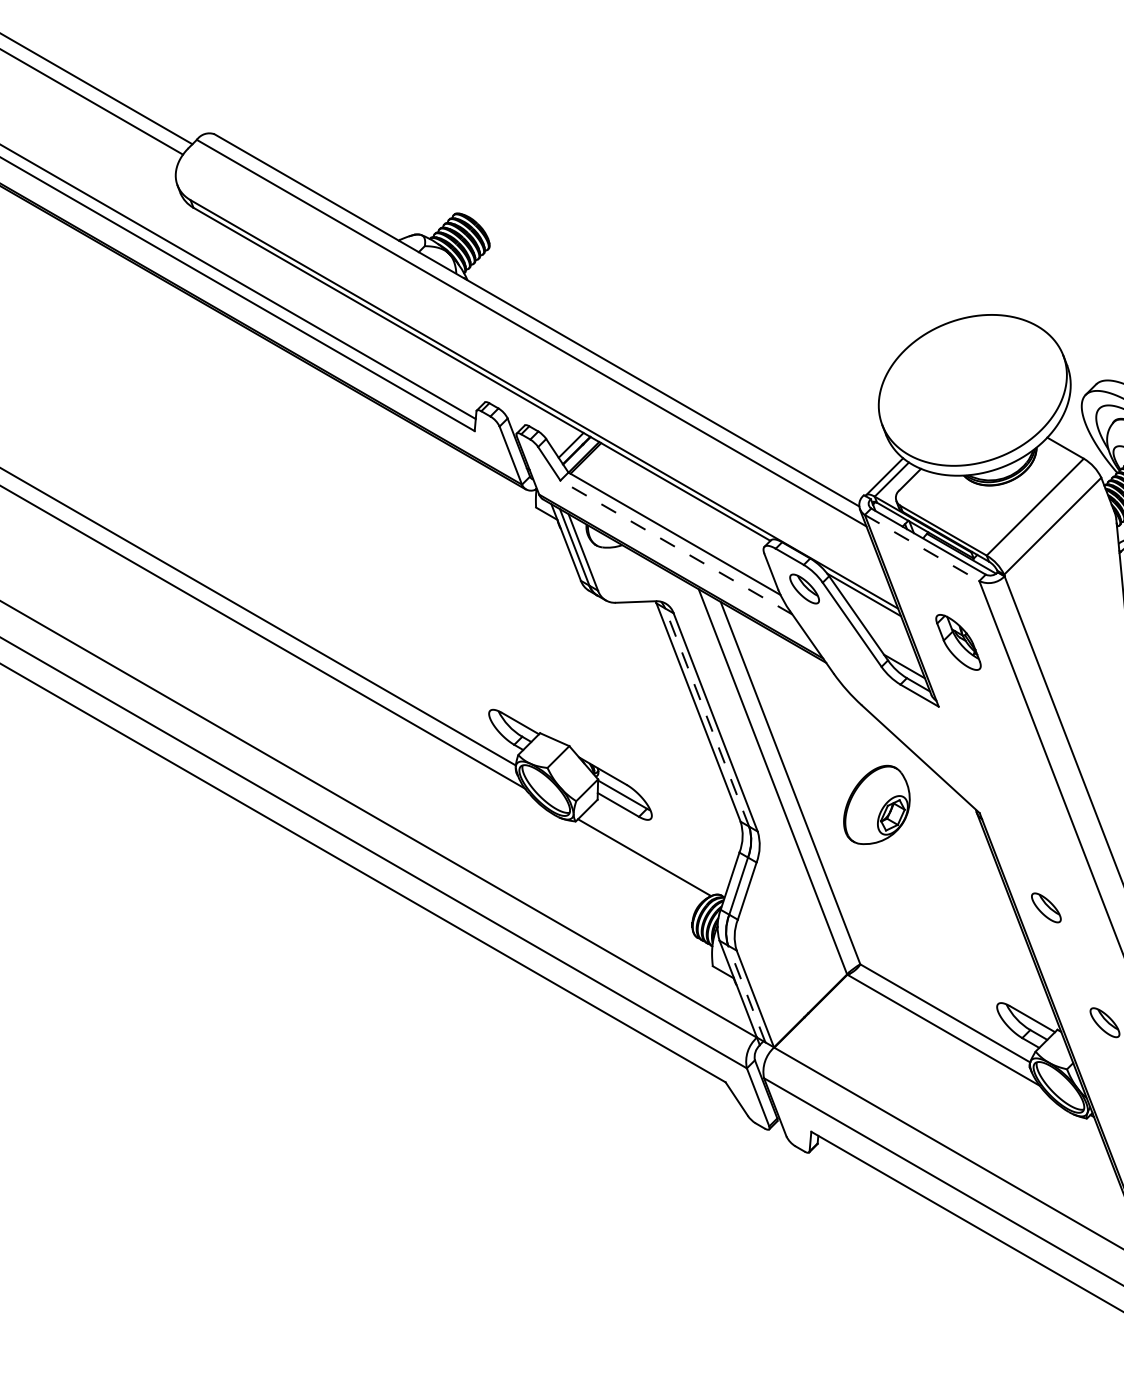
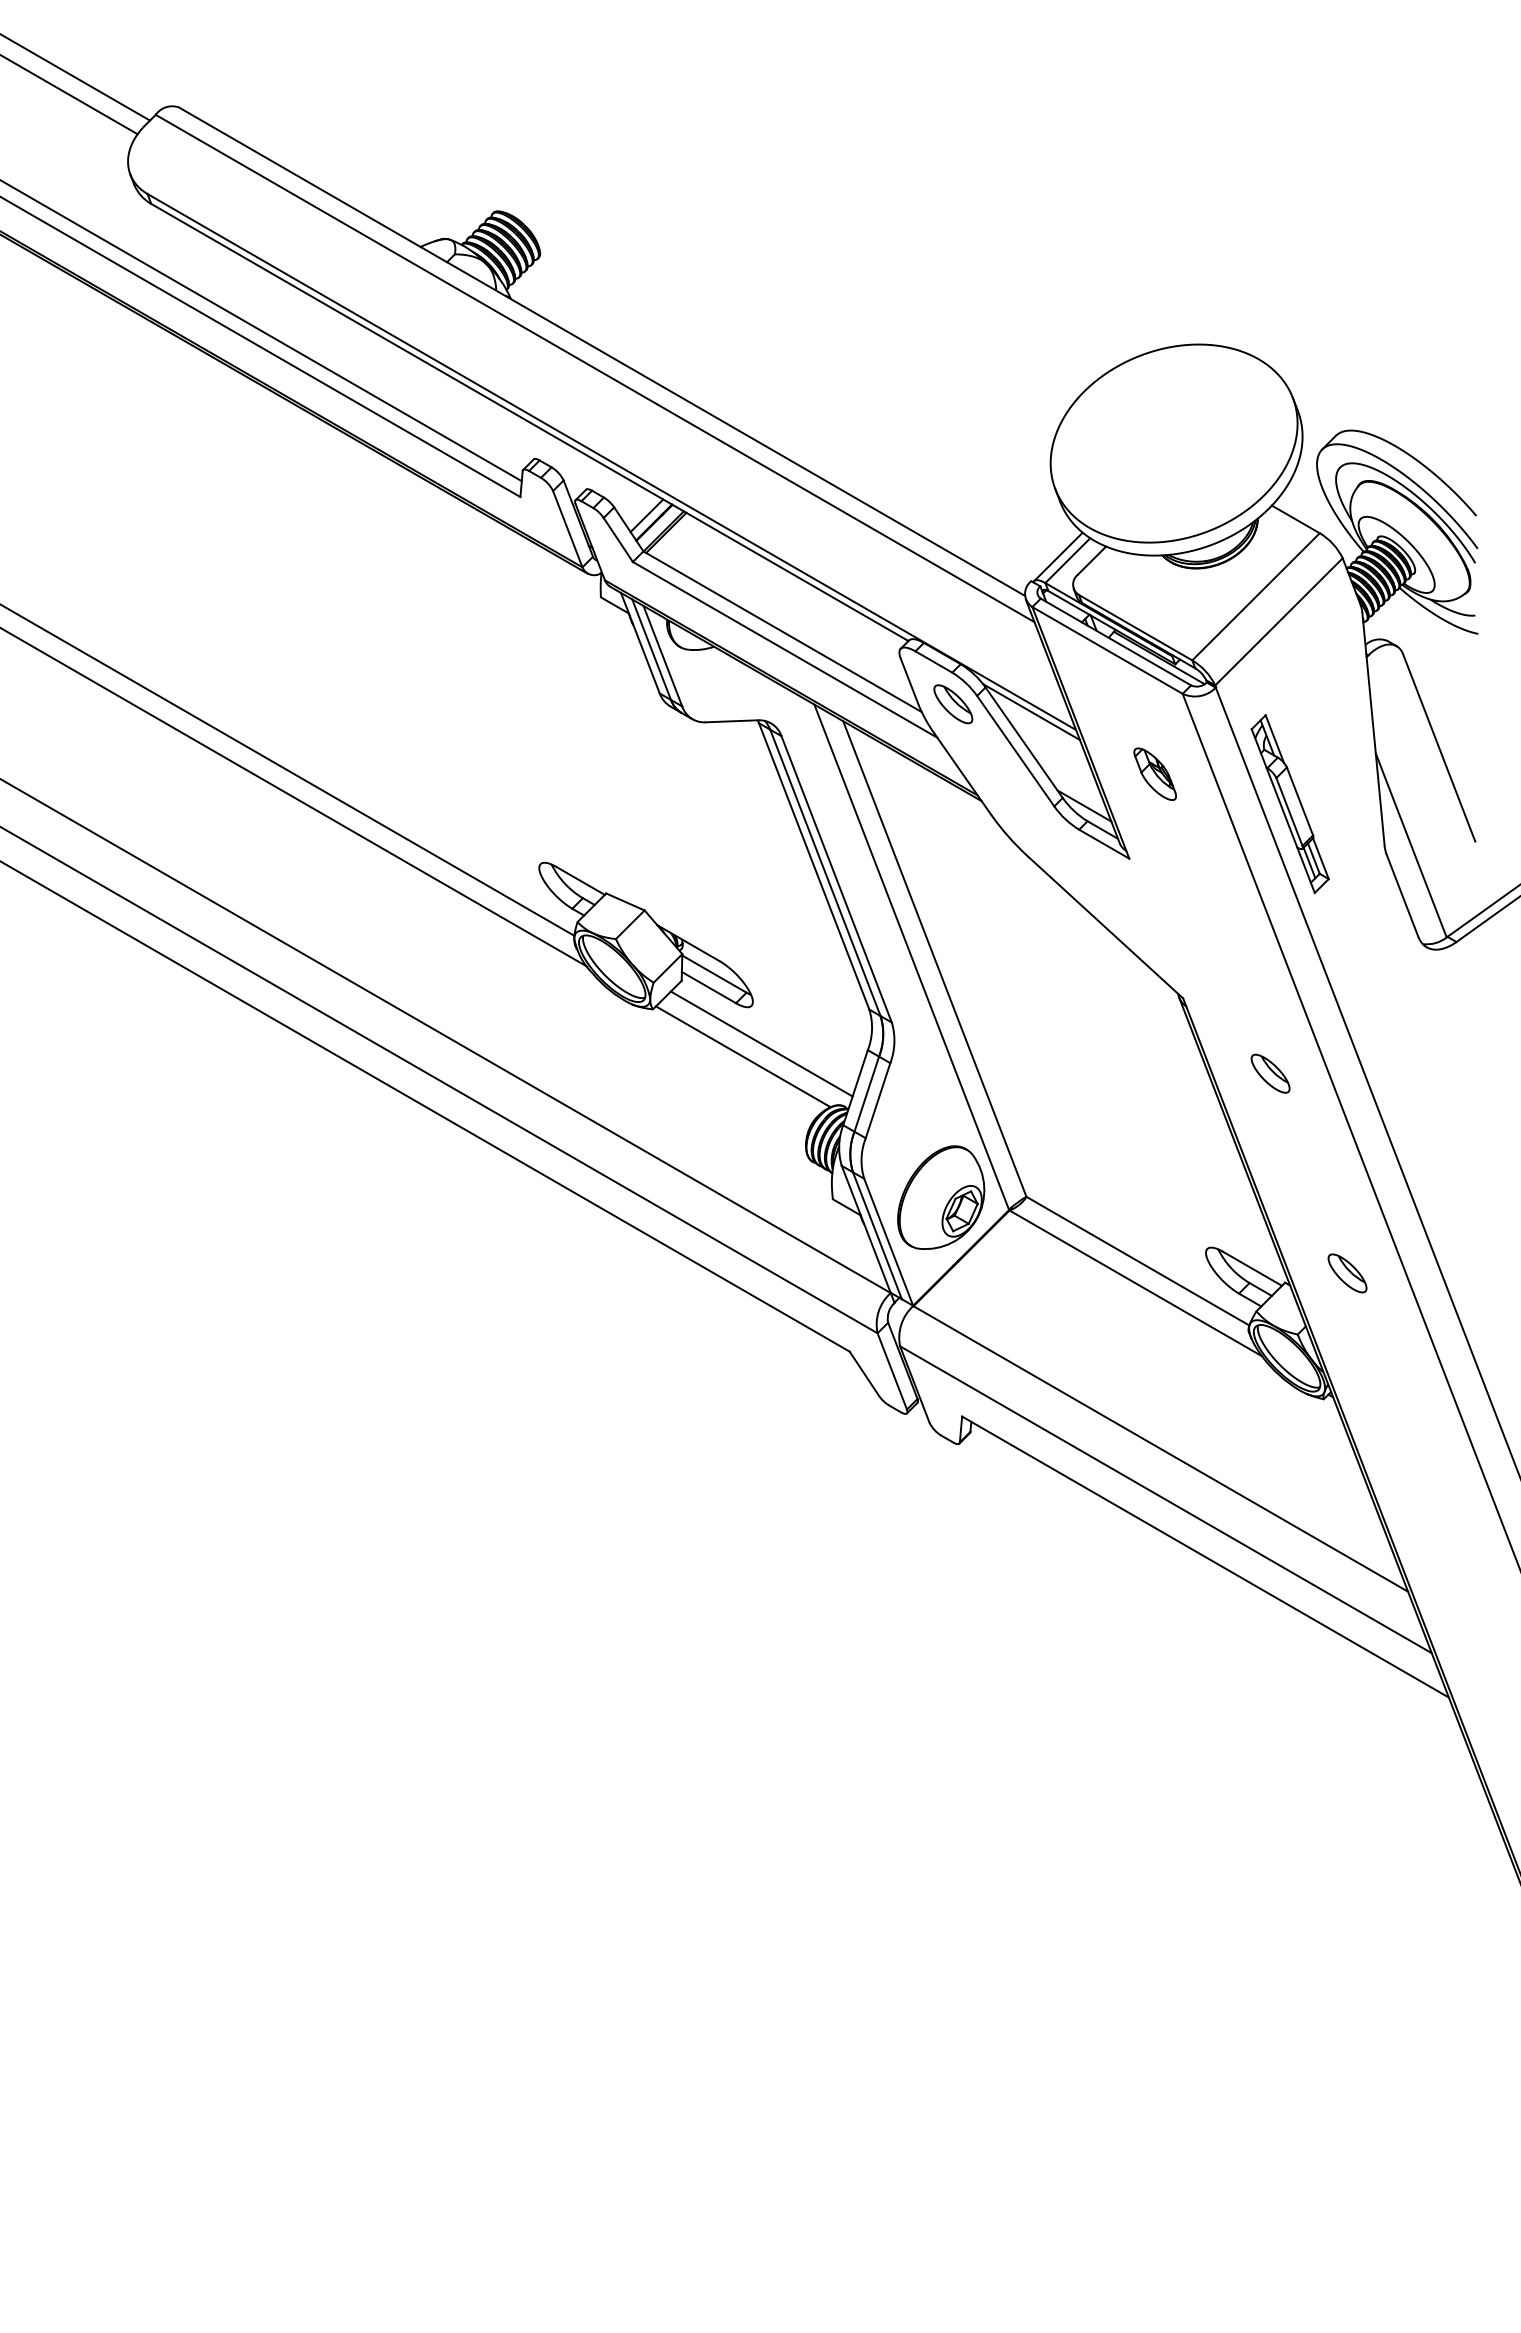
line: (676, 547) -> (785, 649), dashed -> solid
line: (922, 548) -> (1107, 650), dashed -> solid
part: (957, 641) -> (1154, 773), size x0.71
part: (1060, 665) -> (1289, 804), added
line: (707, 717) -> (825, 872), dashed -> solid
part: (877, 804) -> (941, 1197), moved
line: (658, 847) -> (761, 1043), added
part: (1046, 907) -> (1270, 1073), moved
line: (746, 993) -> (877, 1235), dashed -> solid

